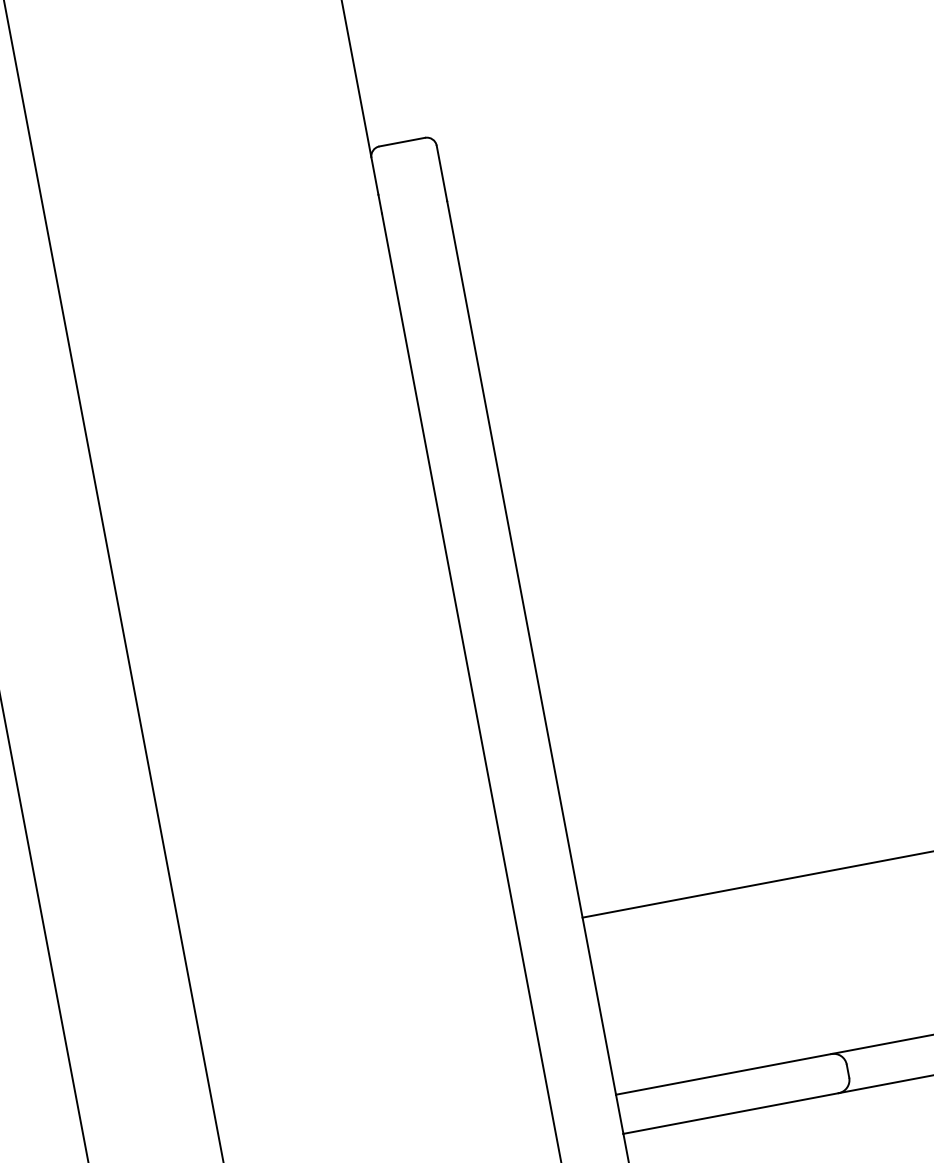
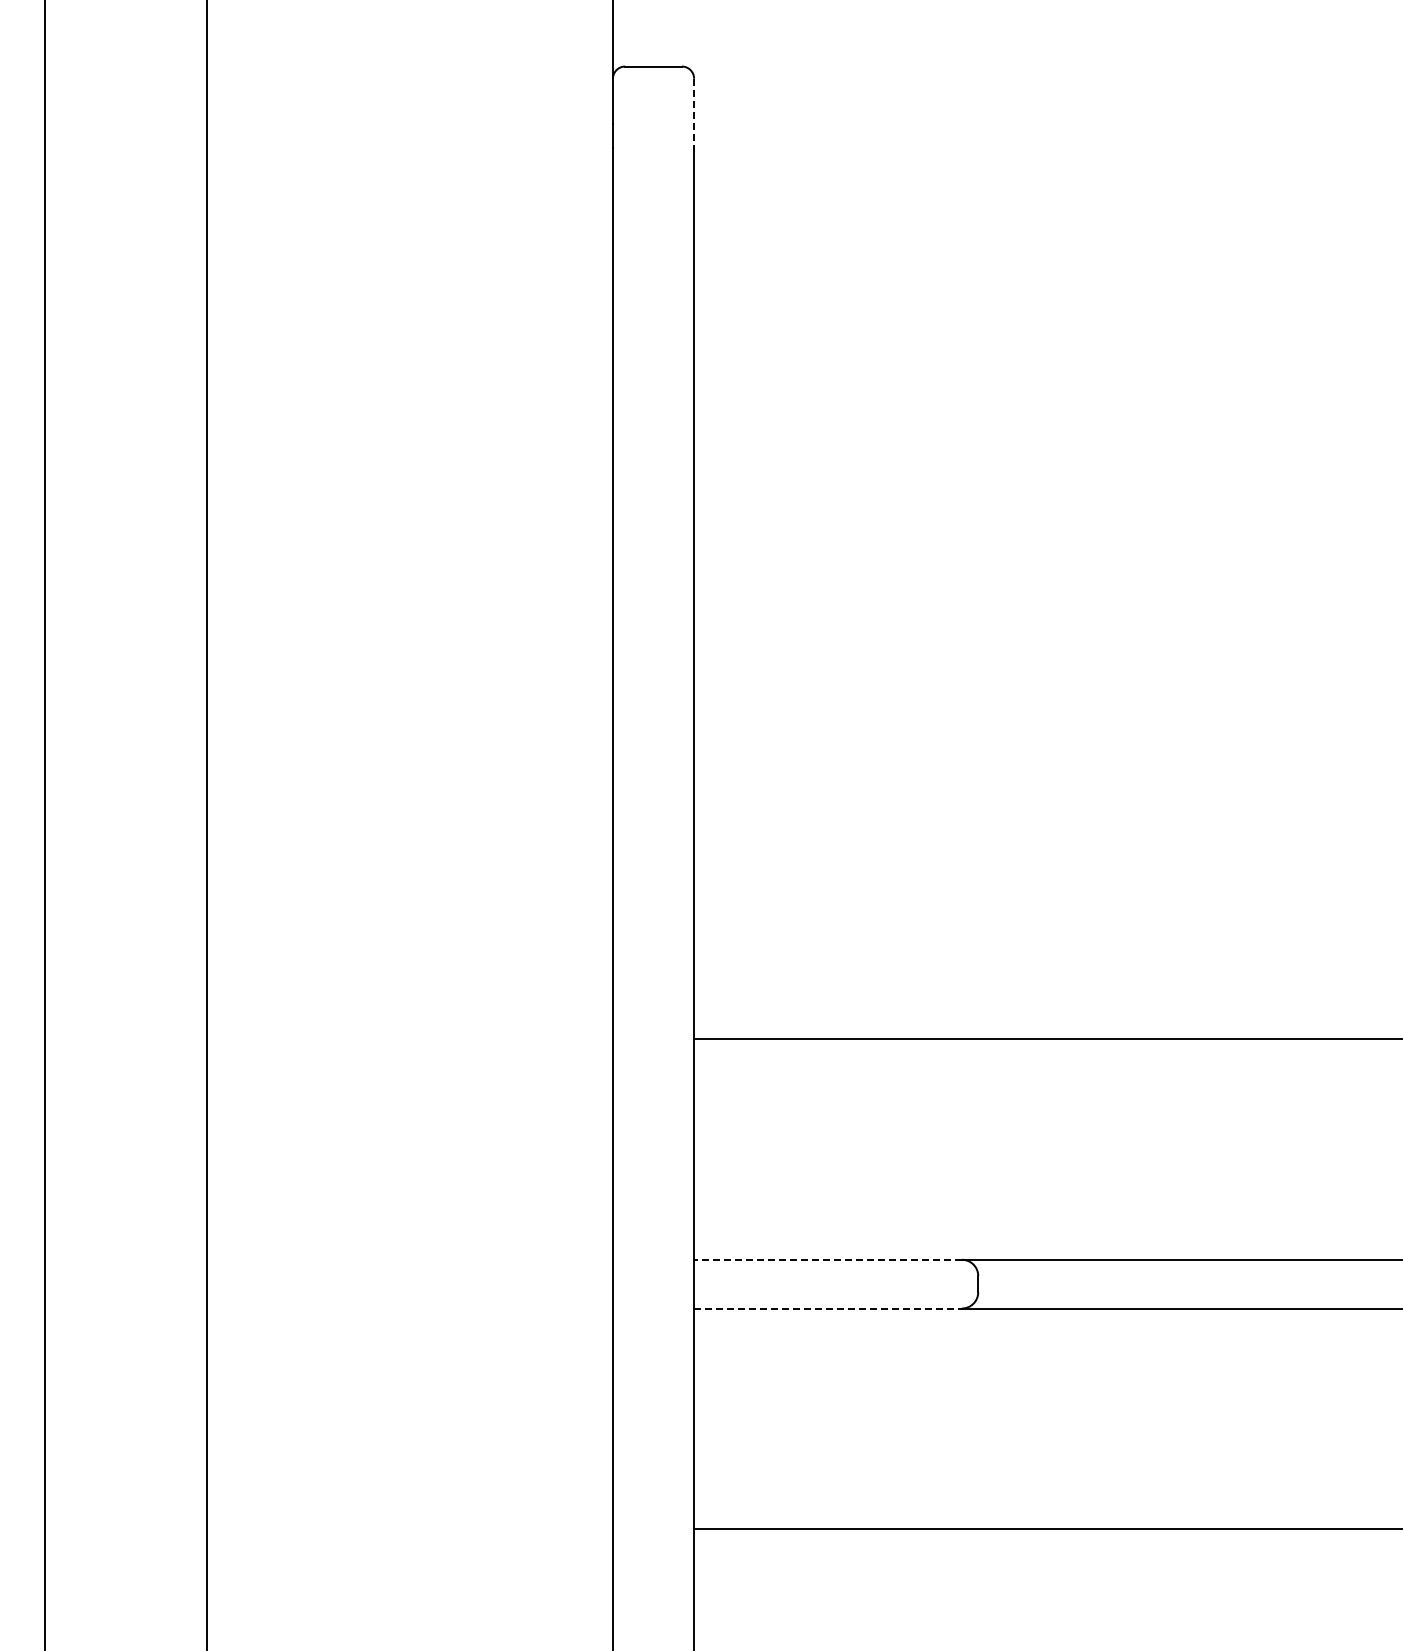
line: (442, 173) -> (694, 113), solid -> dashed
line: (723, 1074) -> (828, 1259), solid -> dashed
line: (731, 1113) -> (828, 1308), solid -> dashed

